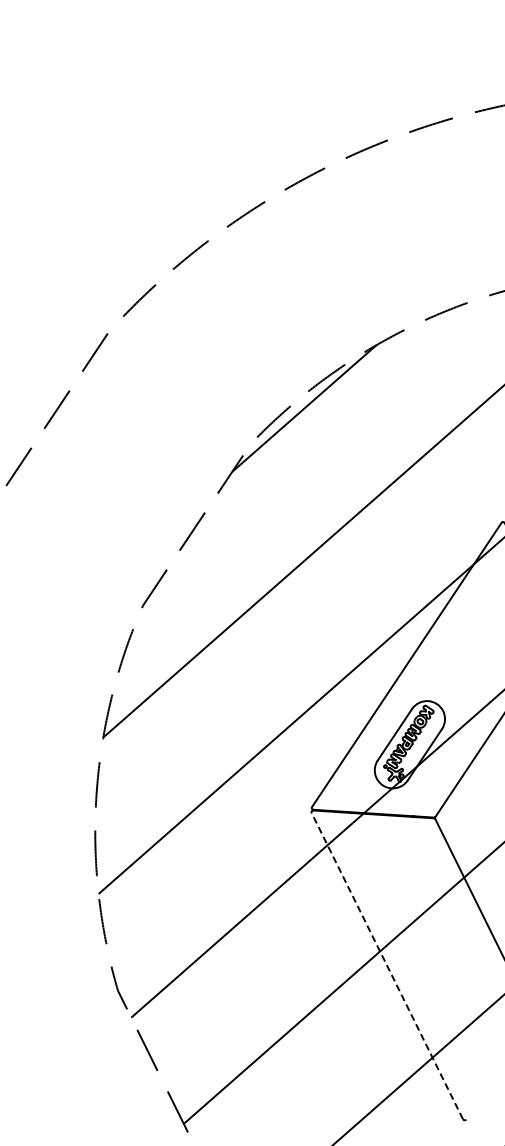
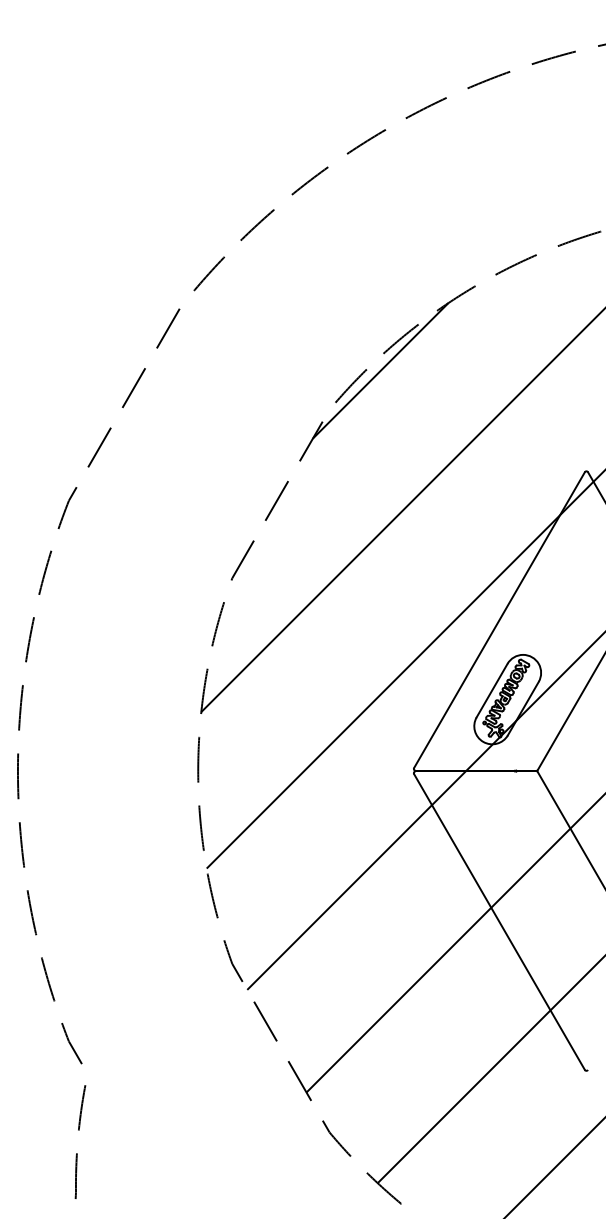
line: (387, 966) -> (499, 922), dashed -> solid

